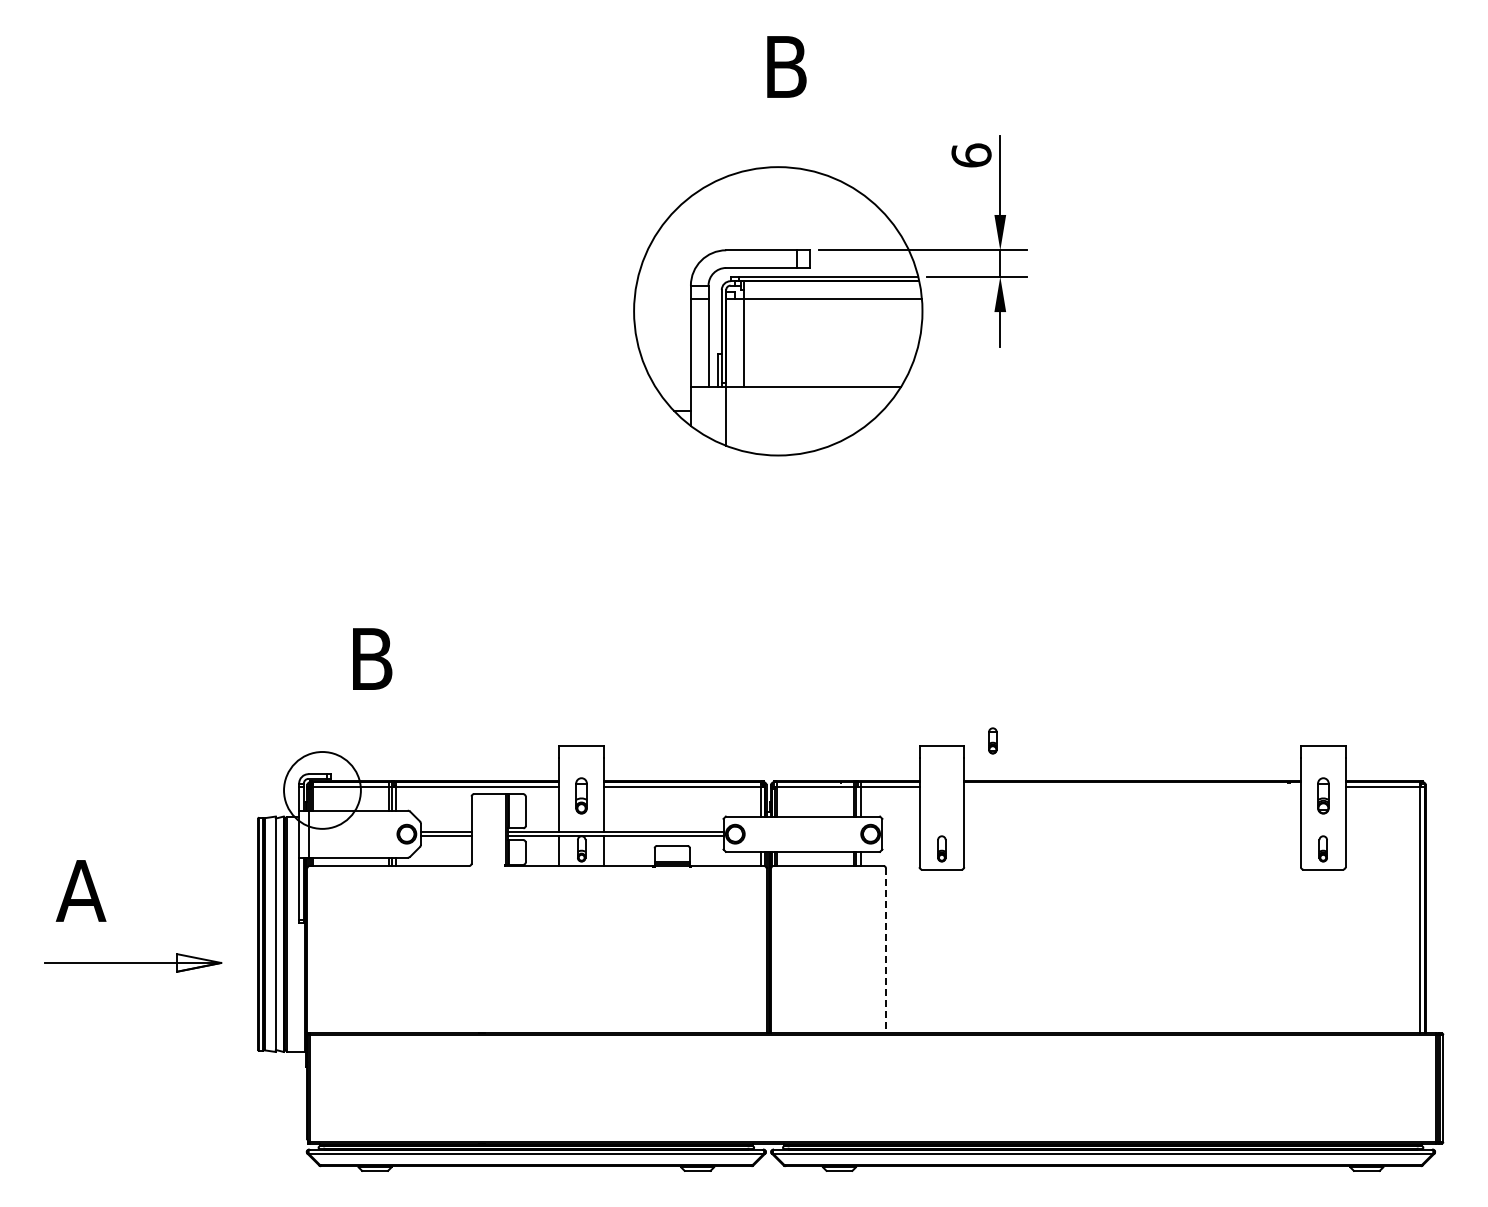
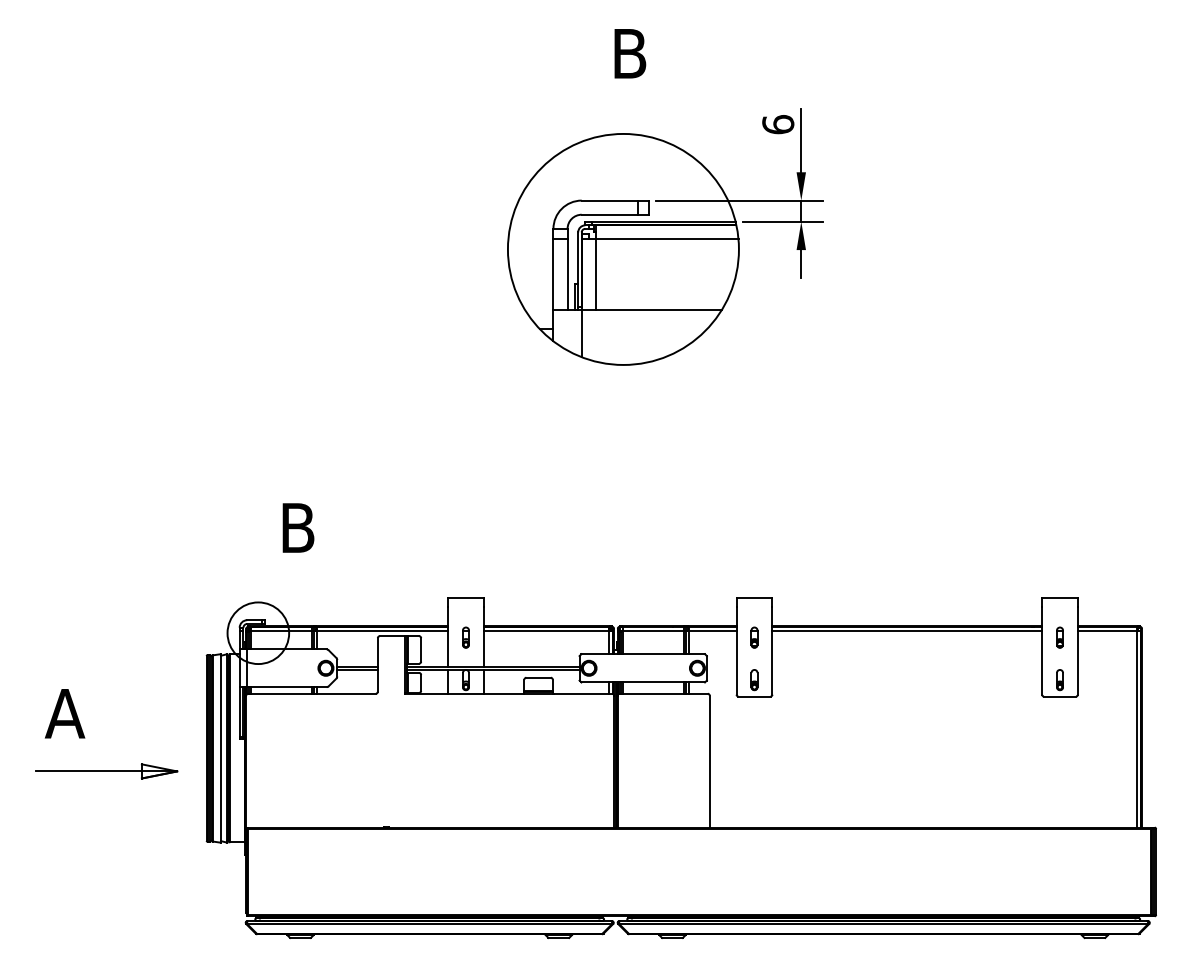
part: (992, 740) -> (754, 637), moved
line: (1132, 787) -> (907, 630), added
part: (581, 795) -> (465, 637), size x0.71
part: (1322, 795) -> (1059, 637), size x0.71
line: (885, 951) -> (709, 762), dashed -> solid

